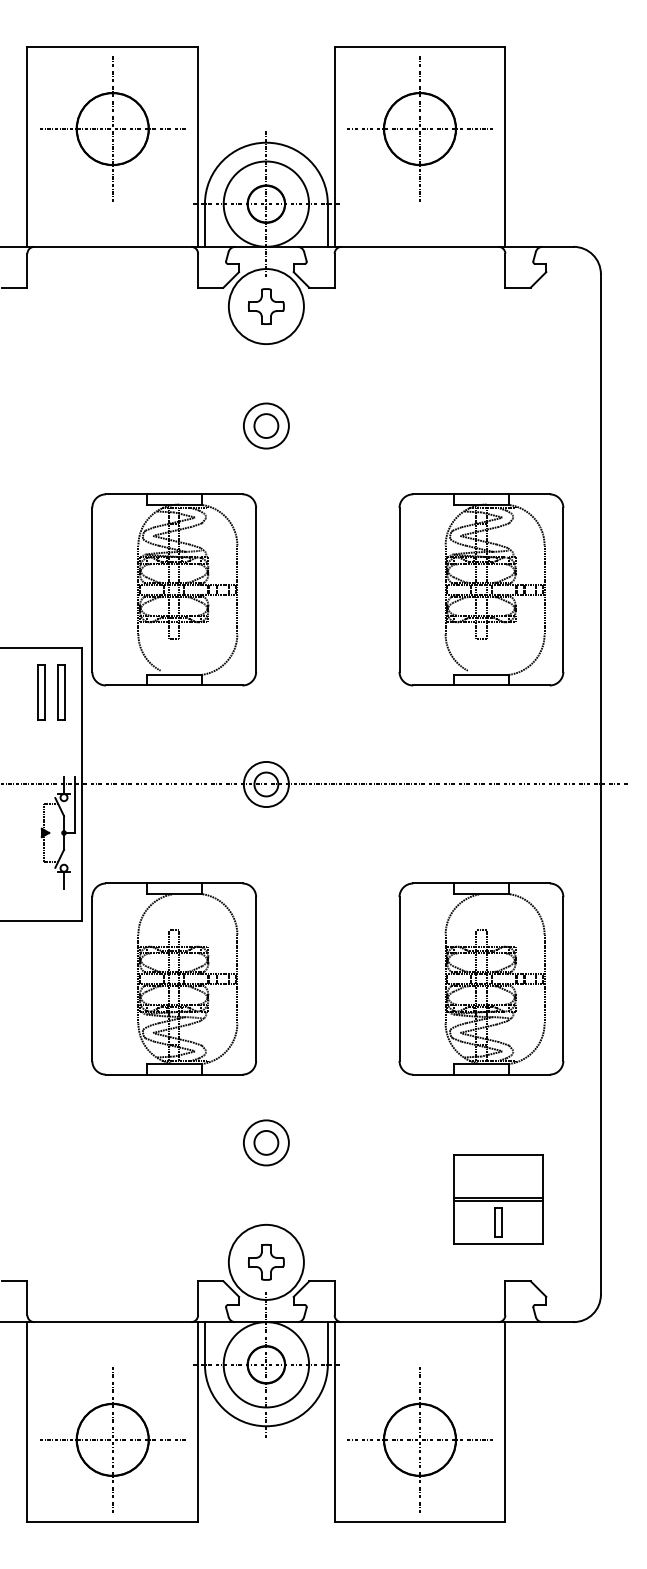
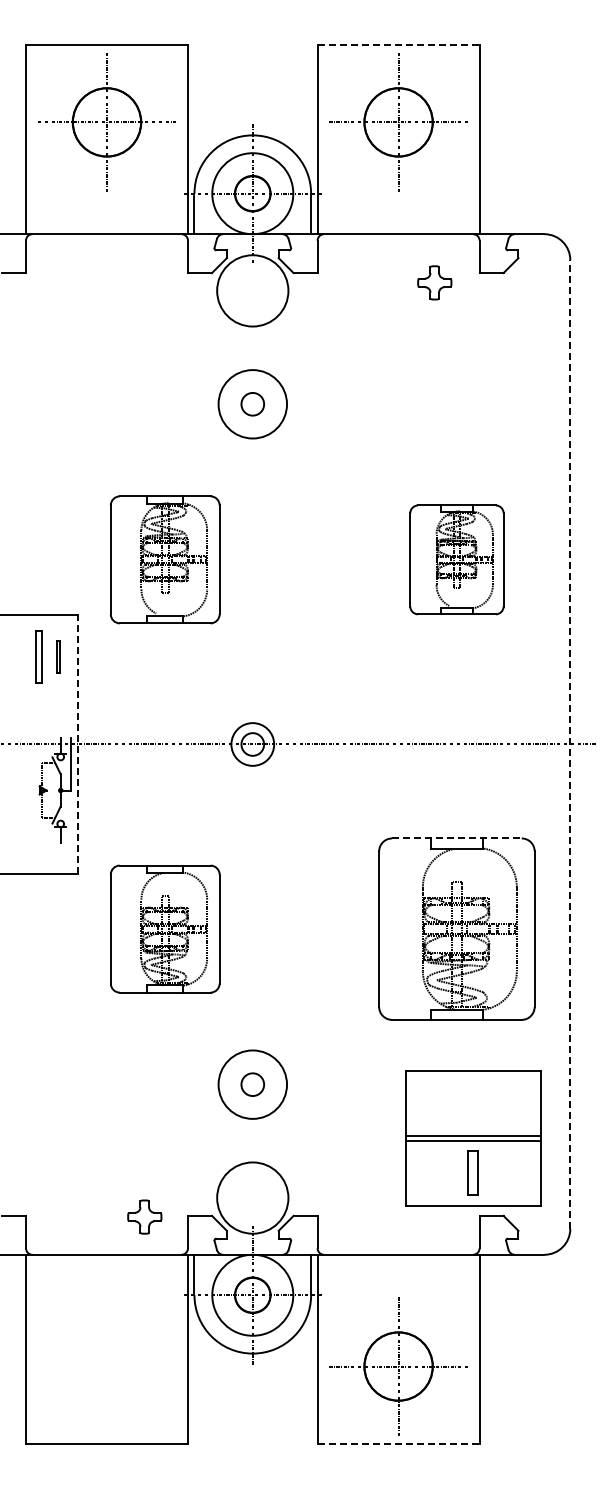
line: (419, 46) -> (398, 44), solid -> dashed
part: (266, 306) -> (434, 282), moved
circle: (266, 425) -> (252, 403), size x1.6
part: (173, 589) -> (164, 559), size x0.7
part: (481, 589) -> (456, 559), size x0.6
part: (61, 691) -> (58, 656), size x0.6
line: (601, 783) -> (570, 743), solid -> dashed
line: (81, 784) -> (77, 744), solid -> dashed
line: (481, 883) -> (456, 838), solid -> dashed
part: (173, 978) -> (164, 928), size x0.7
circle: (266, 1142) -> (252, 1084), size x1.6
part: (497, 1198) -> (472, 1137), size x1.6
part: (266, 1261) -> (144, 1216), moved
part: (112, 1439) -> (106, 1366), removed
line: (419, 1522) -> (398, 1444), solid -> dashed

